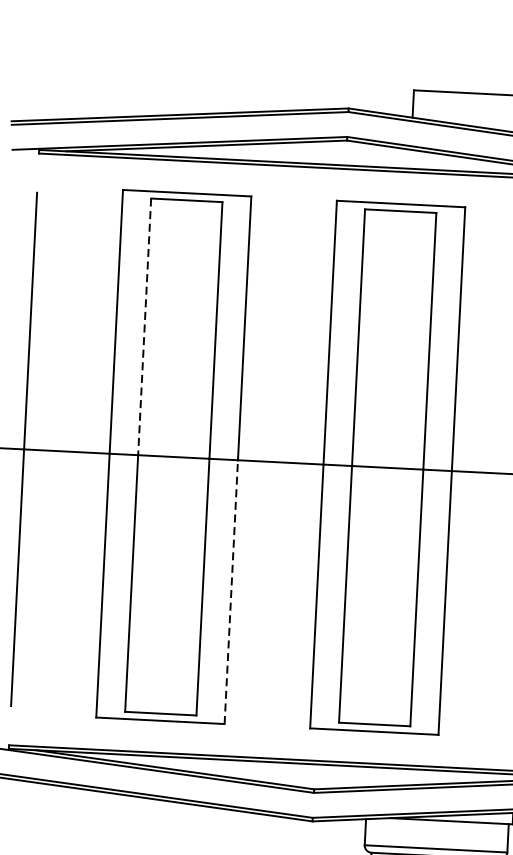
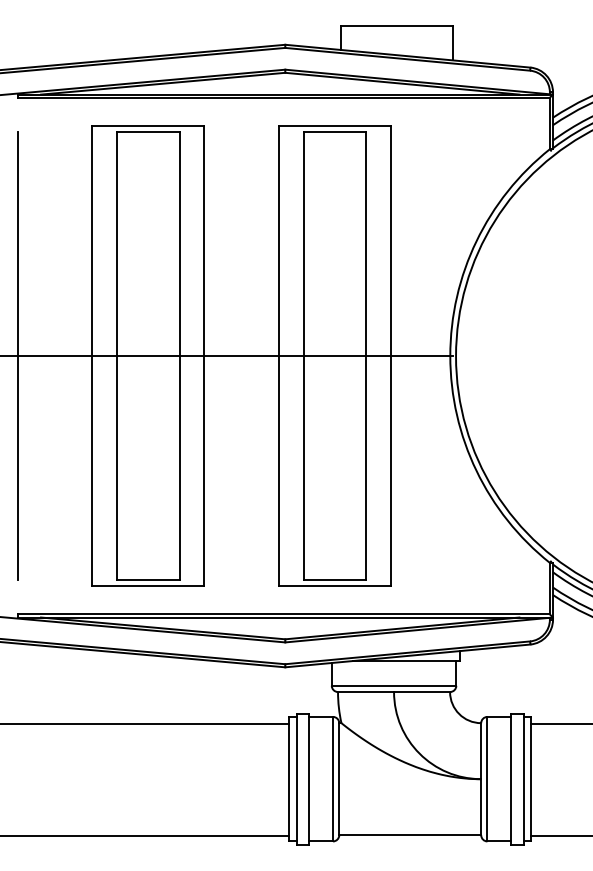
line: (144, 327) -> (117, 244), dashed -> solid
line: (231, 591) -> (204, 470), dashed -> solid

